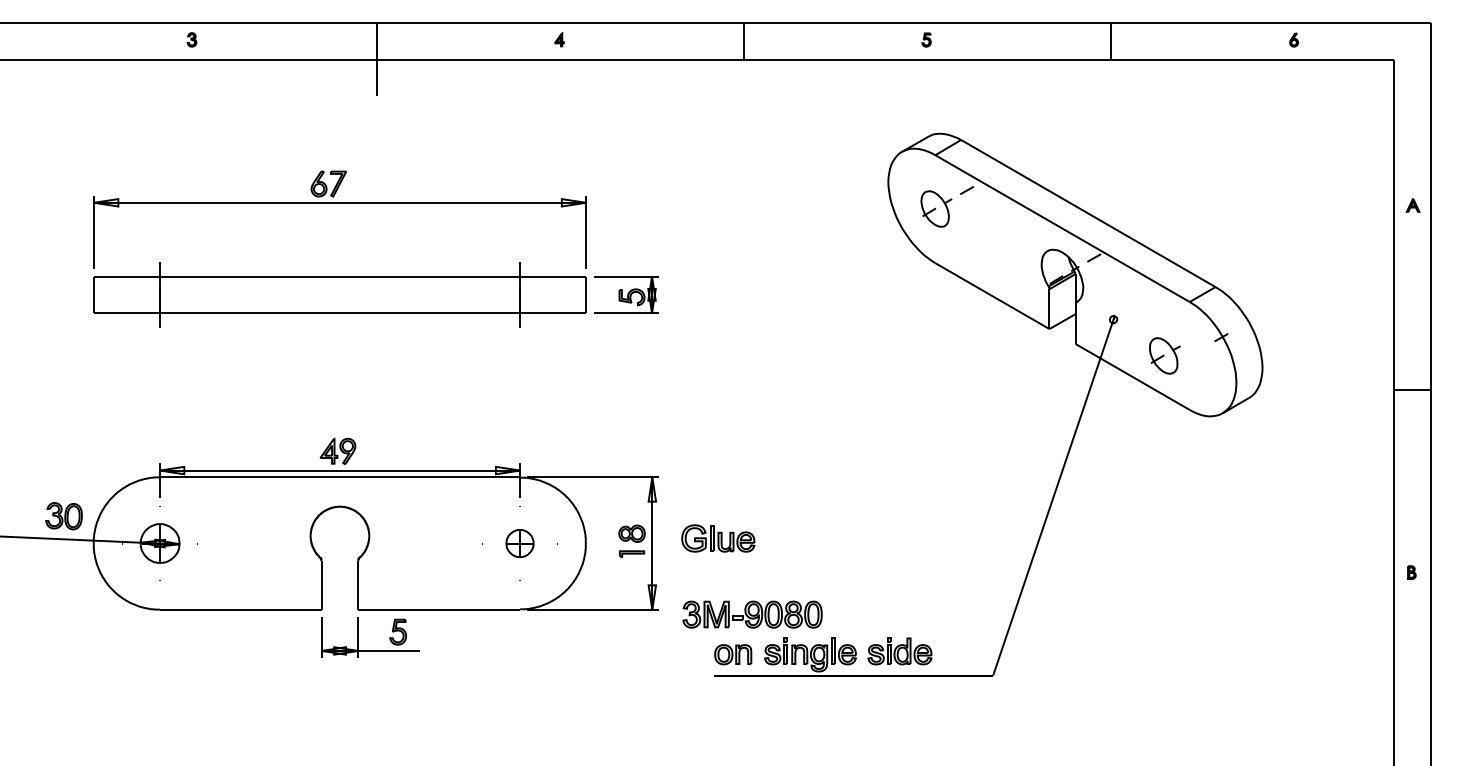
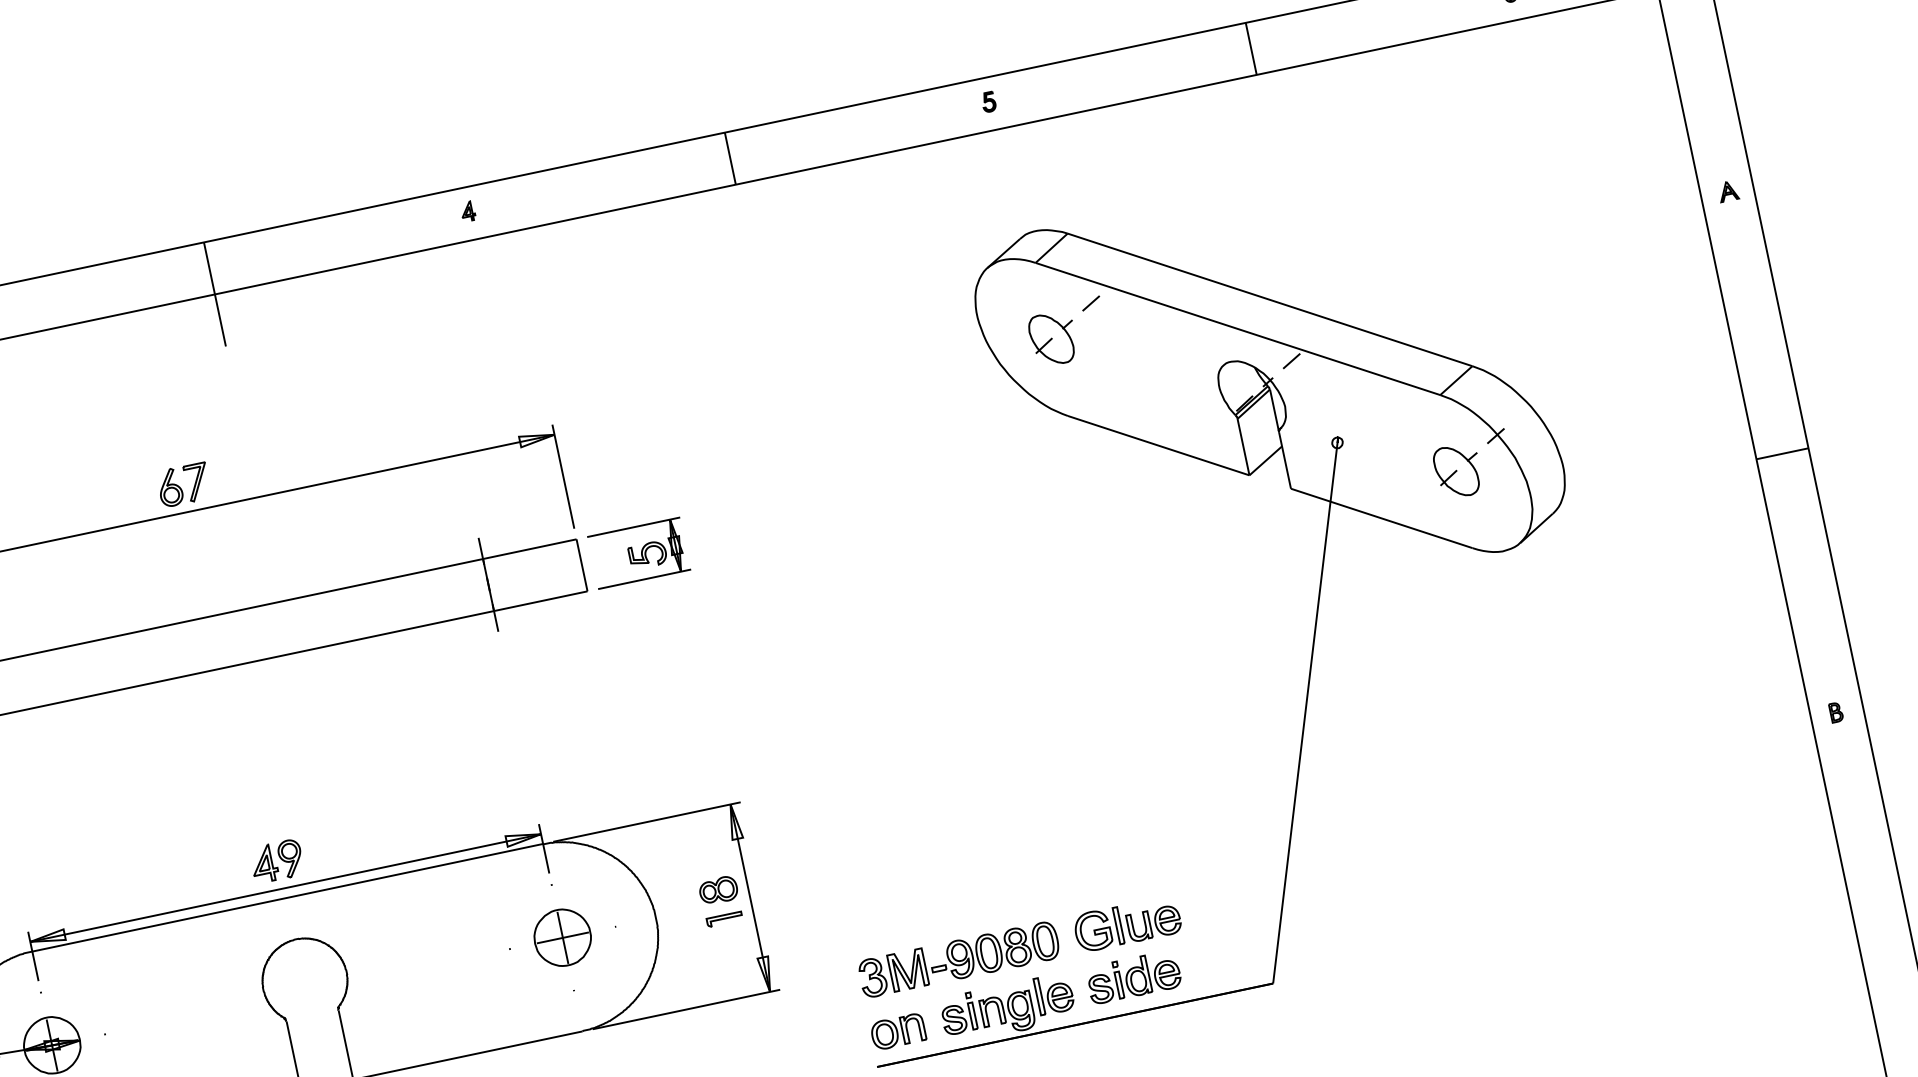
part: (1164, 355) -> (1457, 470), moved
part: (718, 538) -> (1127, 923), moved
part: (519, 543) -> (561, 937), size x1.43
part: (752, 614) -> (958, 959), moved

